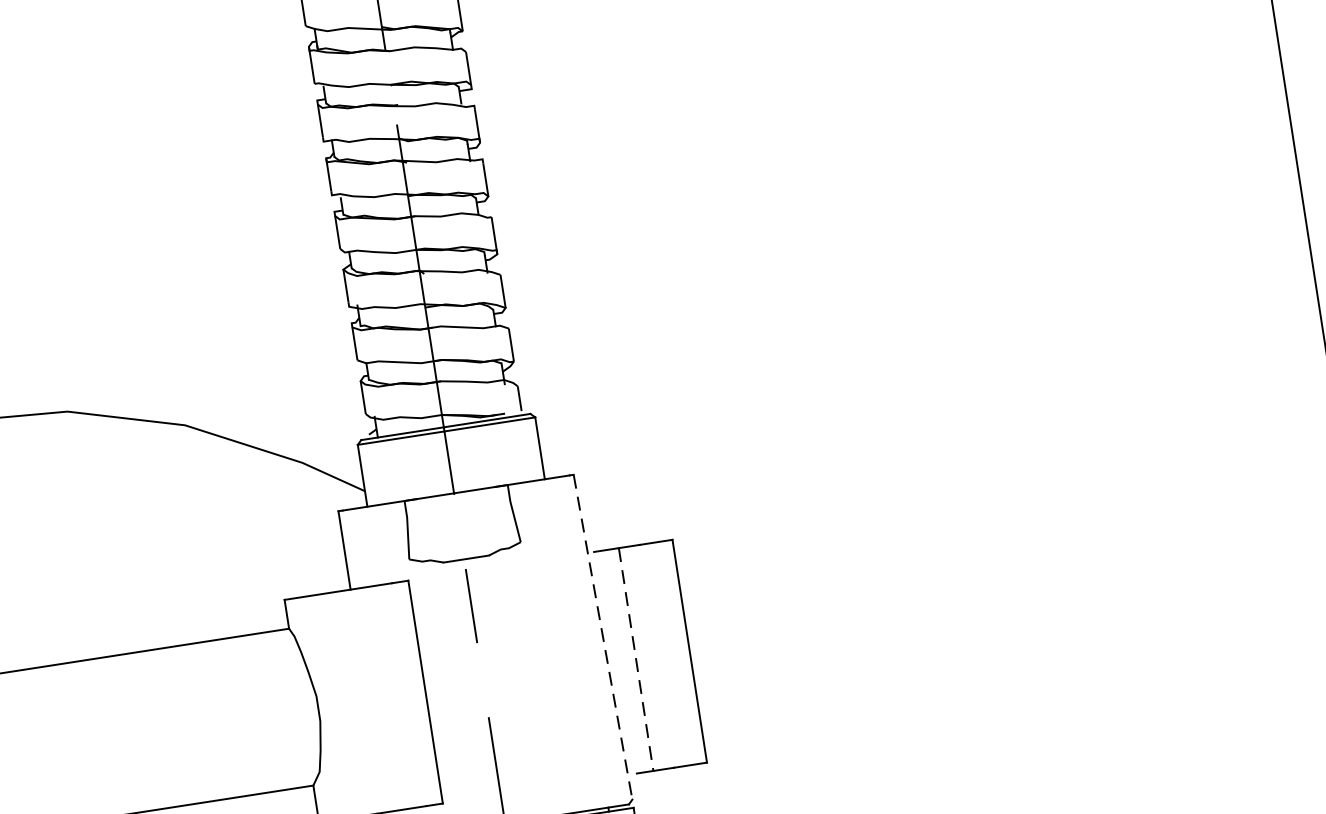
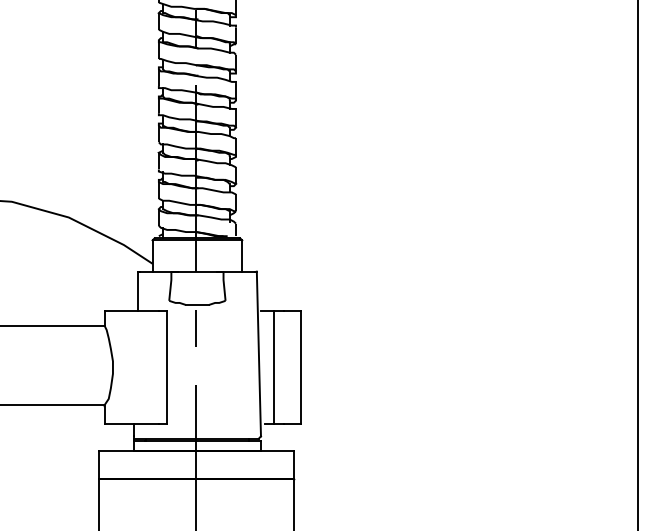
line: (602, 638) -> (258, 354), dashed -> solid
line: (636, 661) -> (273, 368), dashed -> solid

